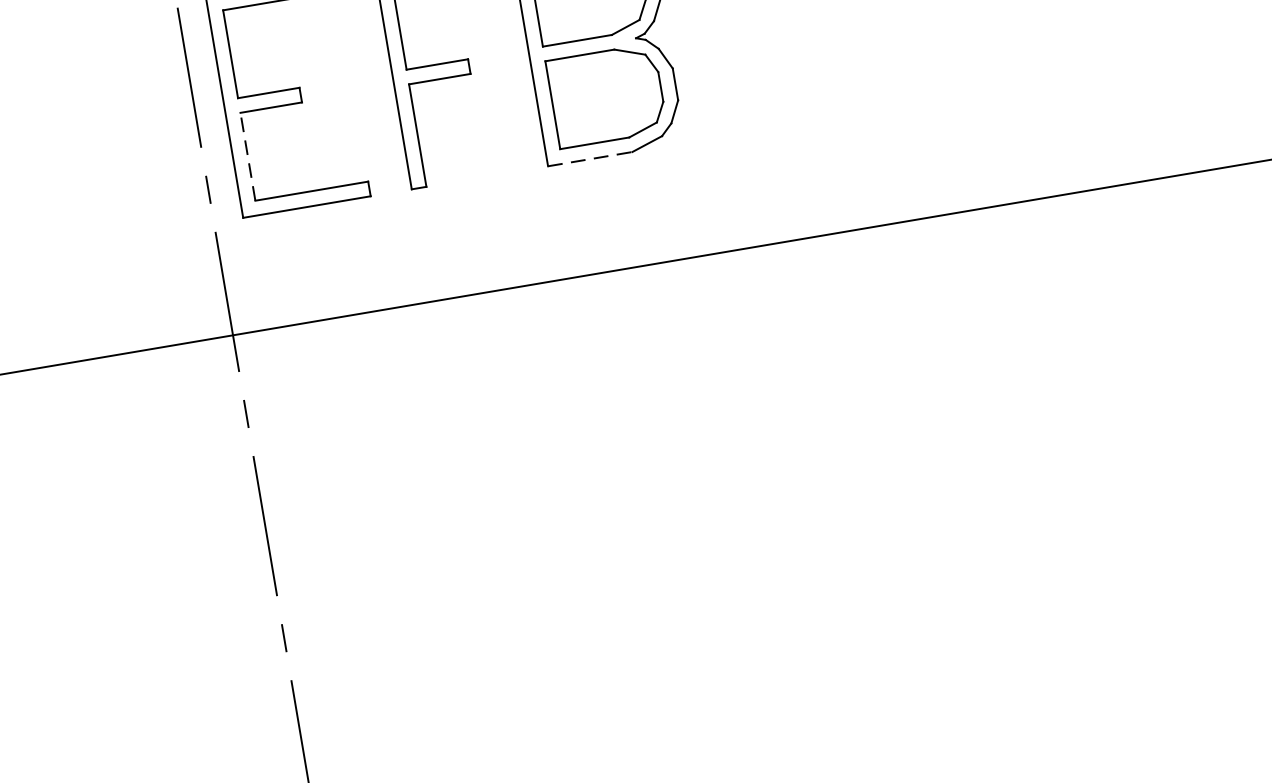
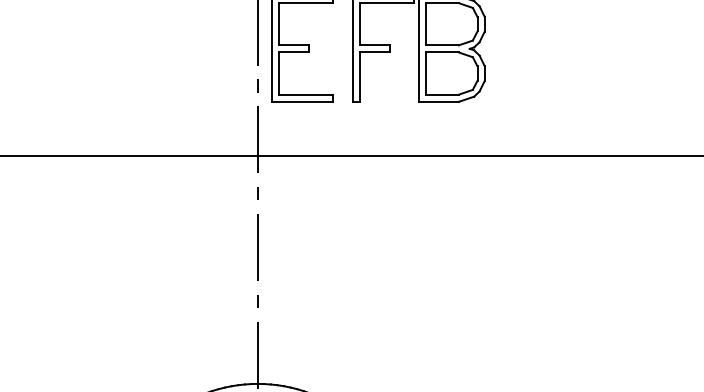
line: (246, 156) -> (278, 73), dashed -> solid
line: (591, 158) -> (439, 101), dashed -> solid

